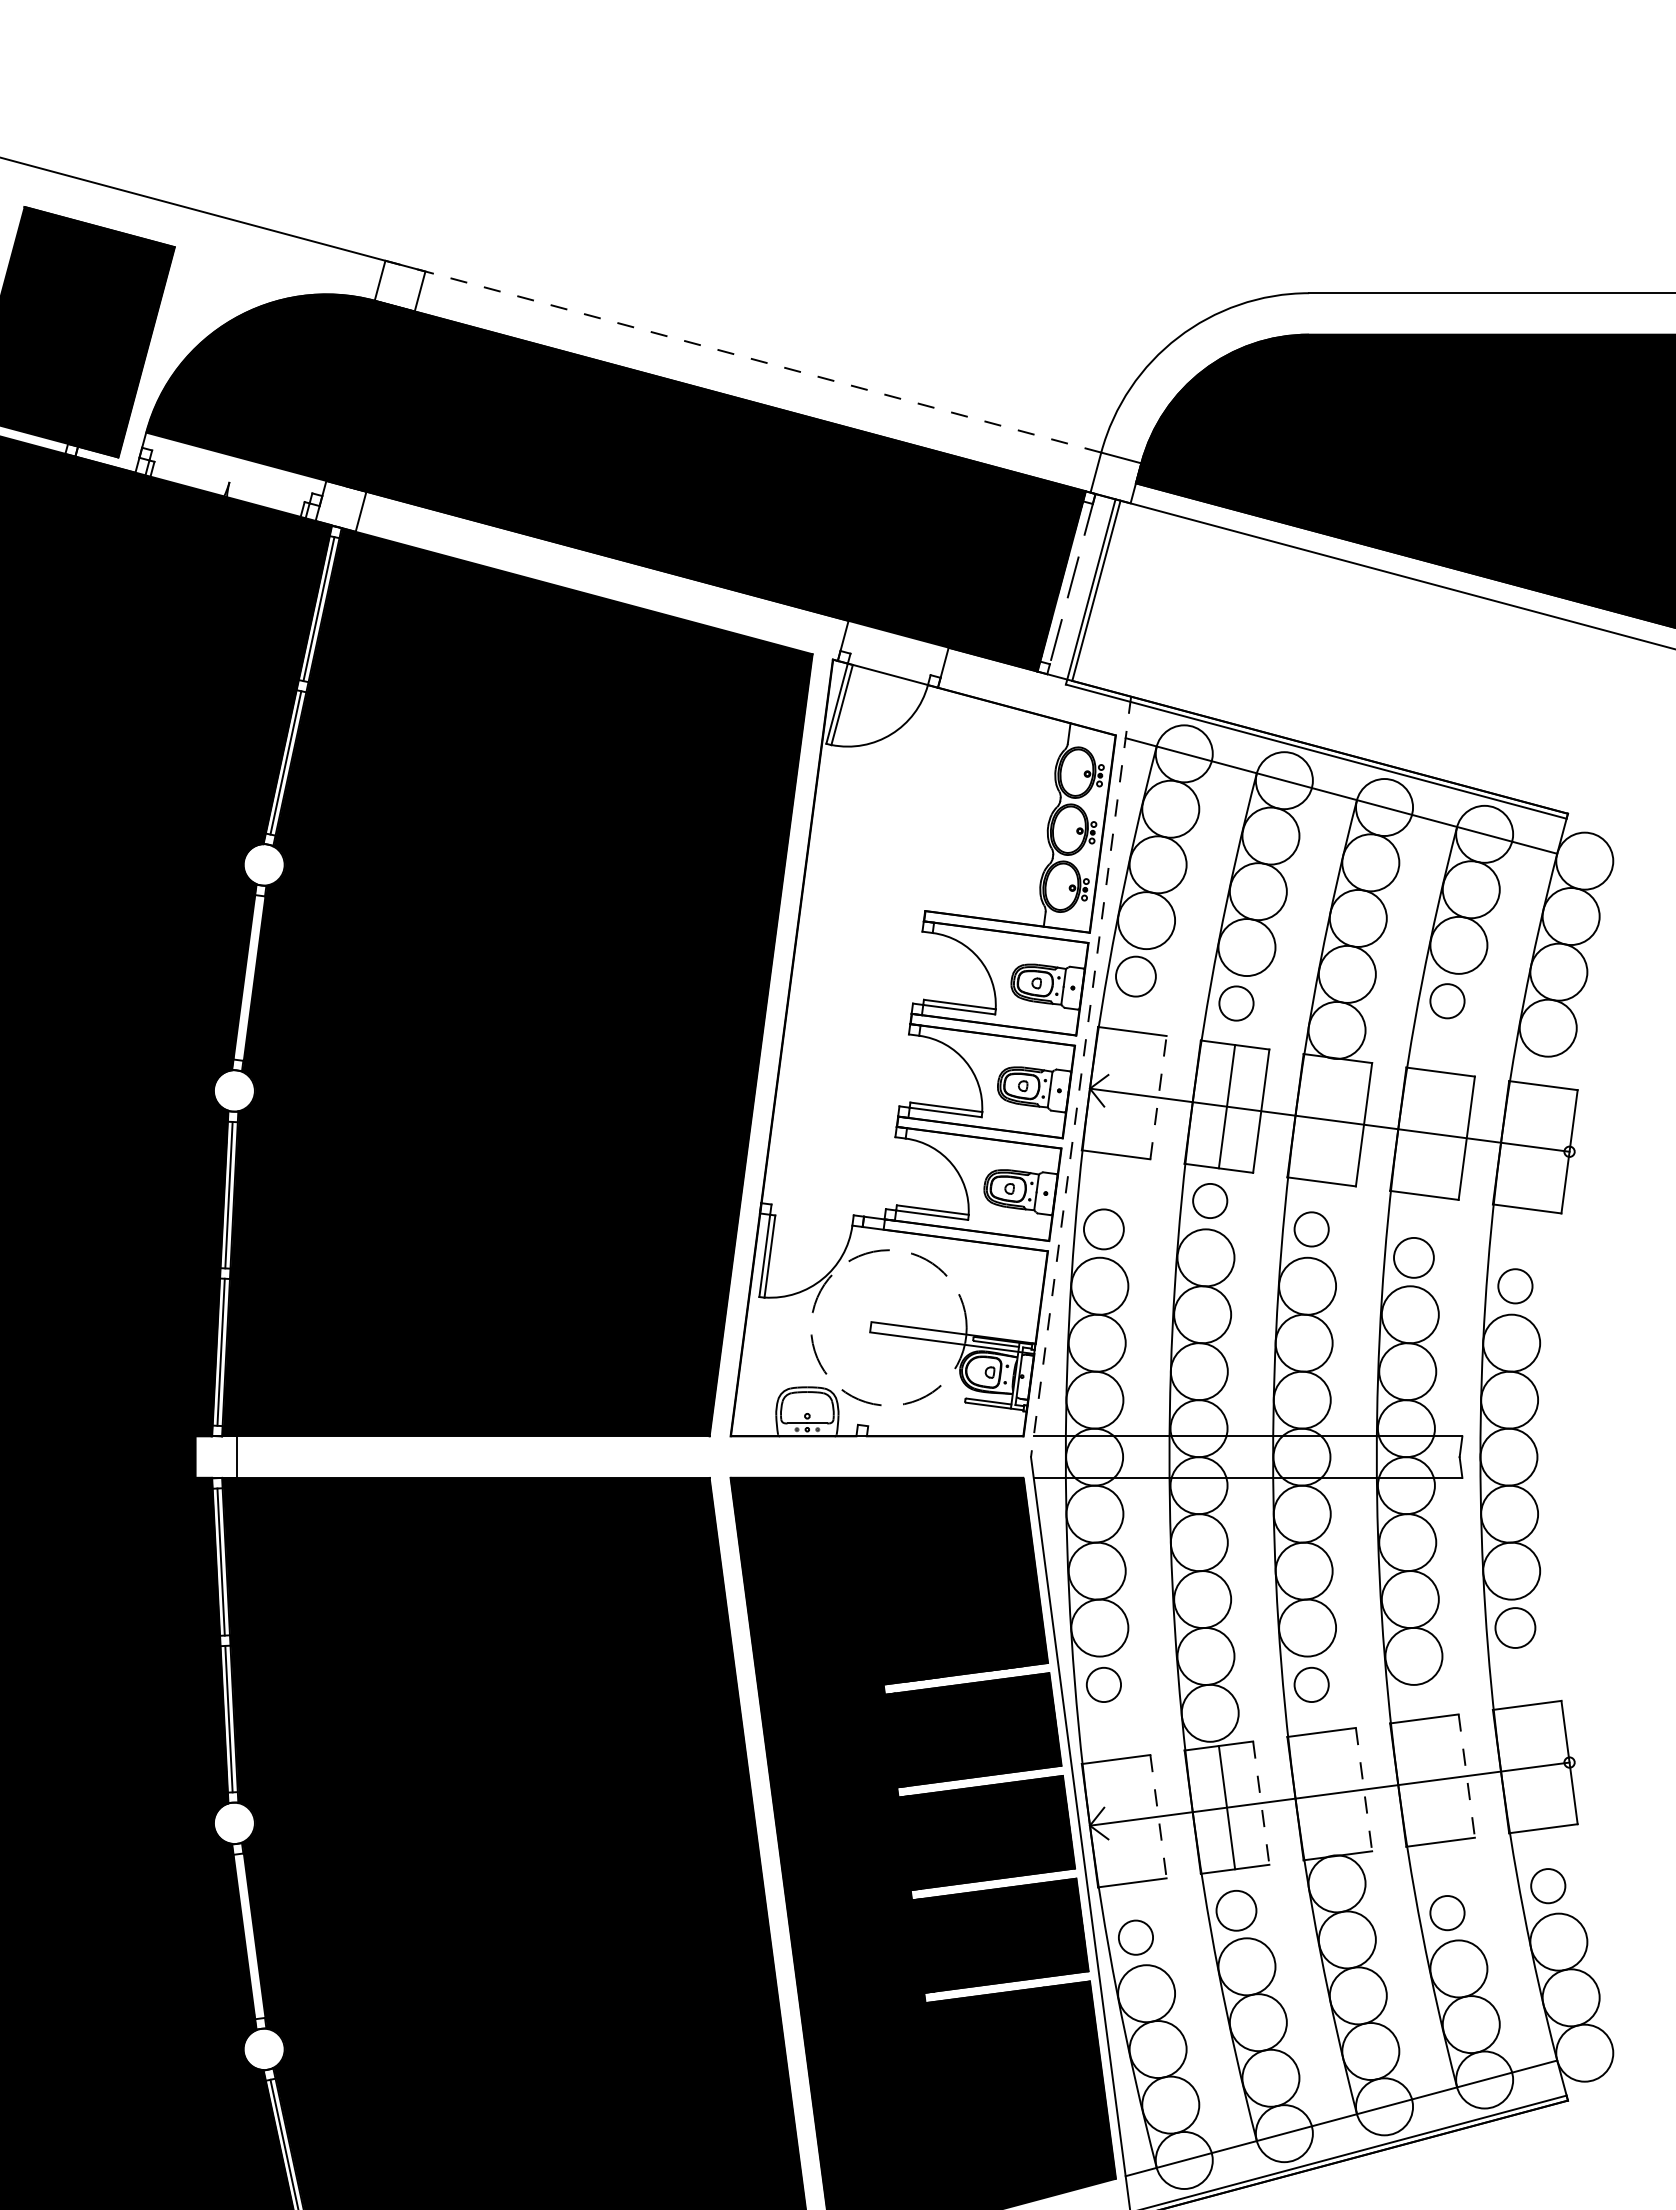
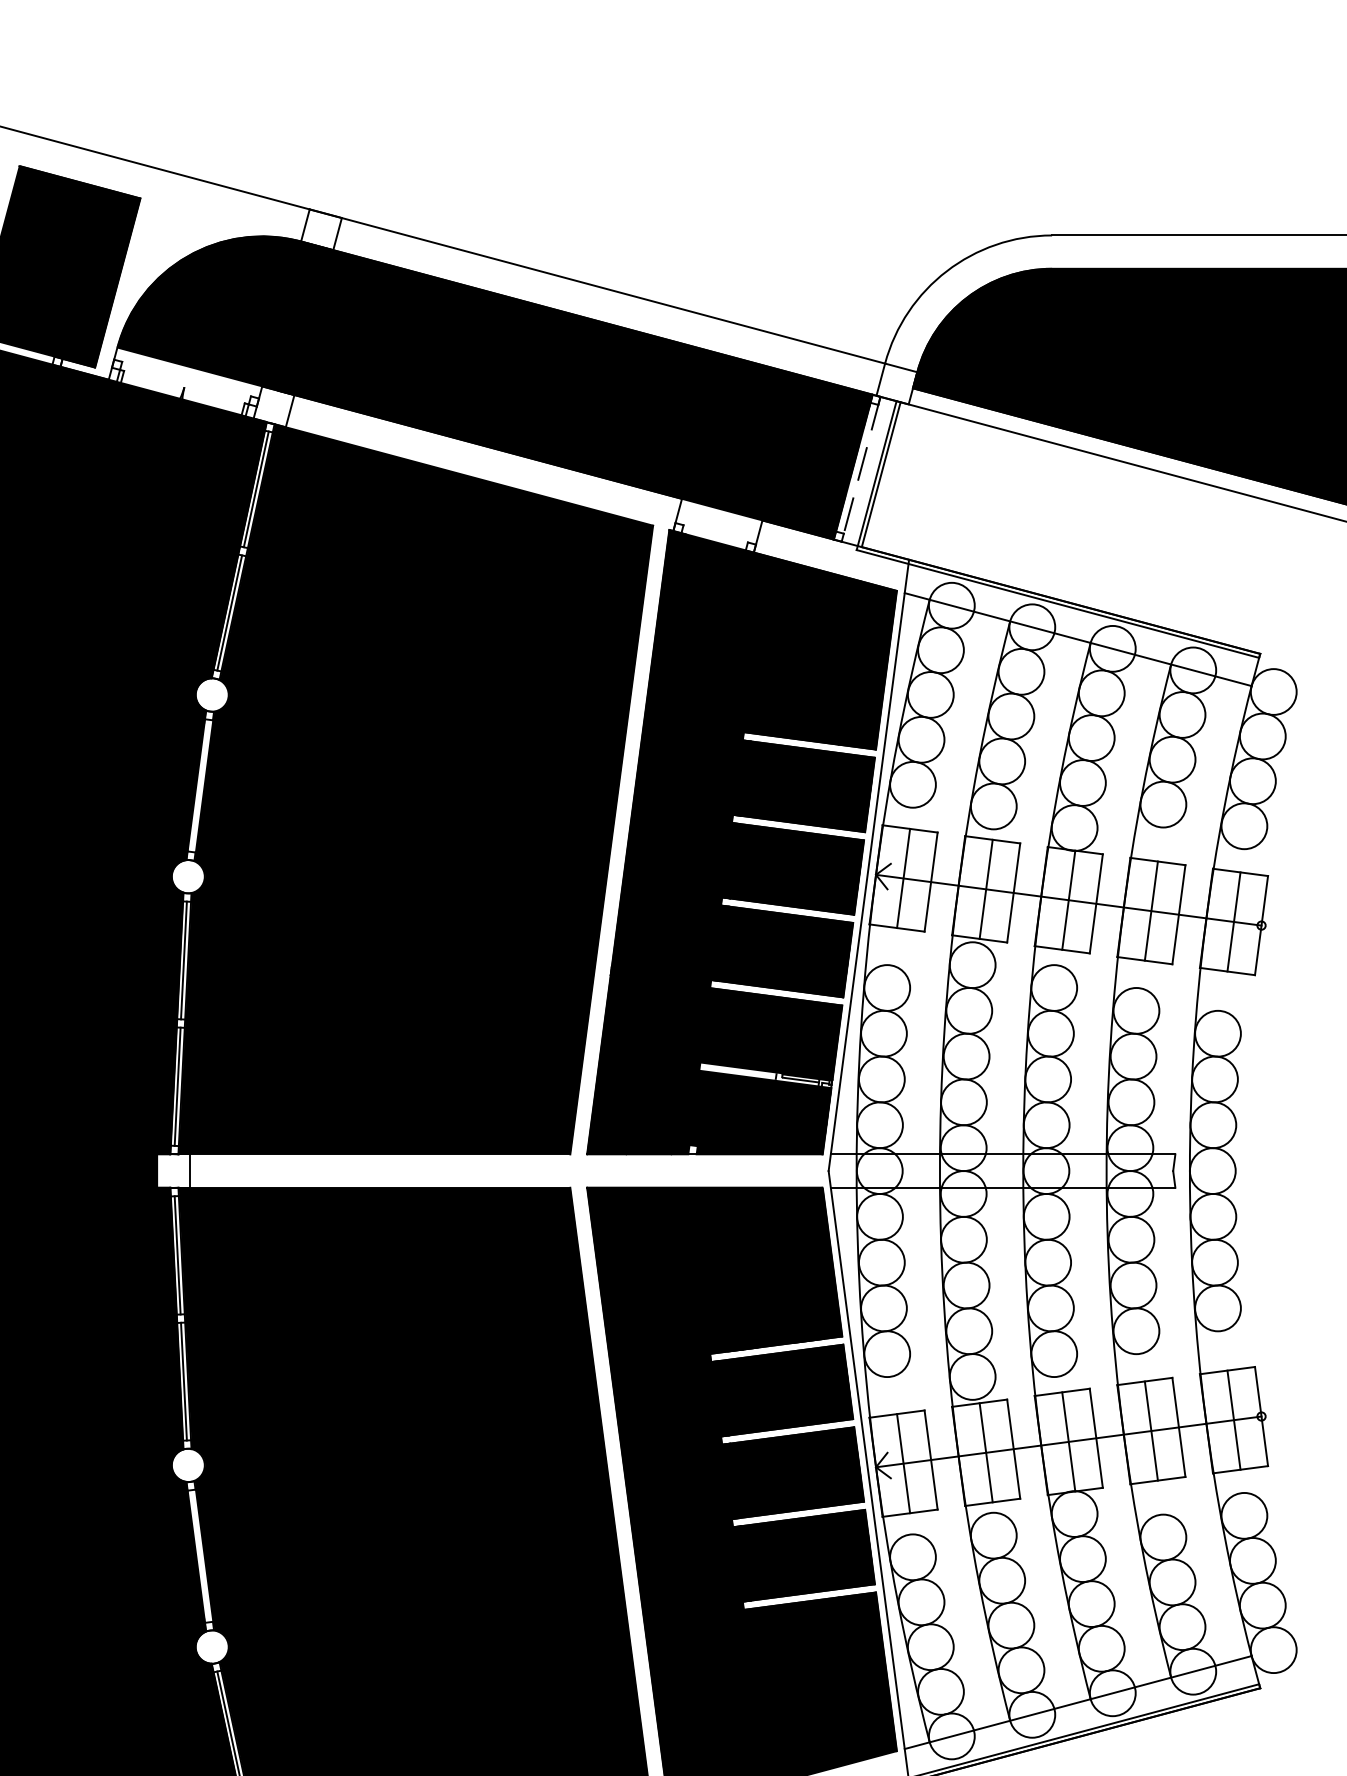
line: (743, 356) -> (597, 286), dashed -> solid
circle: (1135, 976) -> (912, 784), size x1.43
circle: (1447, 1000) -> (1163, 804), size x1.67
circle: (1236, 1003) -> (993, 806), size x1.67
fill: (922, 1047) -> (741, 841), added
line: (1081, 1076) -> (869, 865), dashed -> solid
line: (1124, 1092) -> (903, 877), added
line: (1158, 1097) -> (931, 881), dashed -> solid
line: (1329, 1119) -> (1068, 899), added
line: (1432, 1133) -> (1151, 910), added
line: (1535, 1146) -> (1234, 921), added
circle: (1209, 1200) -> (972, 964), size x1.67
circle: (1103, 1228) -> (886, 987), size x1.43
circle: (1311, 1228) -> (1054, 987), size x1.67
circle: (1413, 1257) -> (1136, 1010), size x1.43
circle: (1514, 1285) -> (1217, 1033), size x1.67
circle: (1514, 1627) -> (1217, 1307), size x1.43
circle: (1103, 1684) -> (886, 1353), size x1.67
circle: (1311, 1684) -> (1054, 1353), size x1.67
line: (1535, 1766) -> (1234, 1419), added
line: (1466, 1776) -> (1178, 1427), dashed -> solid
line: (1432, 1780) -> (1151, 1430), added
line: (1364, 1790) -> (1096, 1439), dashed -> solid
line: (1329, 1793) -> (1068, 1441), added
line: (1261, 1803) -> (1013, 1449), dashed -> solid
line: (1158, 1817) -> (931, 1460), dashed -> solid
line: (1124, 1820) -> (903, 1463), added
circle: (1547, 1885) -> (1243, 1515), size x1.67
circle: (1236, 1910) -> (993, 1535), size x1.43
circle: (1447, 1912) -> (1163, 1537), size x1.67
circle: (1135, 1937) -> (912, 1557), size x1.67

